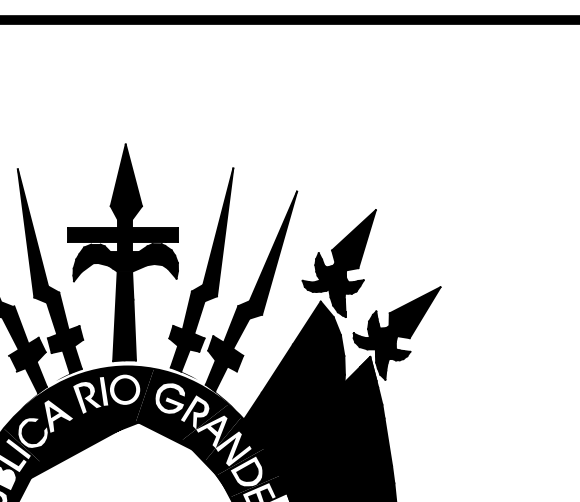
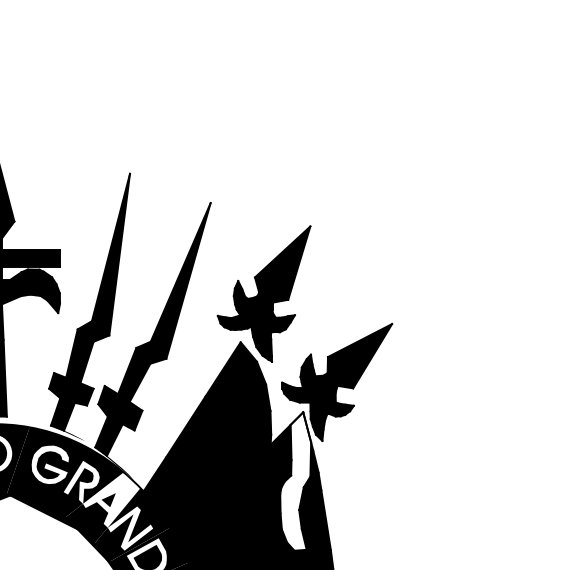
fill: (364, 411) -> (295, 481), removed
fill: (218, 426) -> (111, 500), removed

